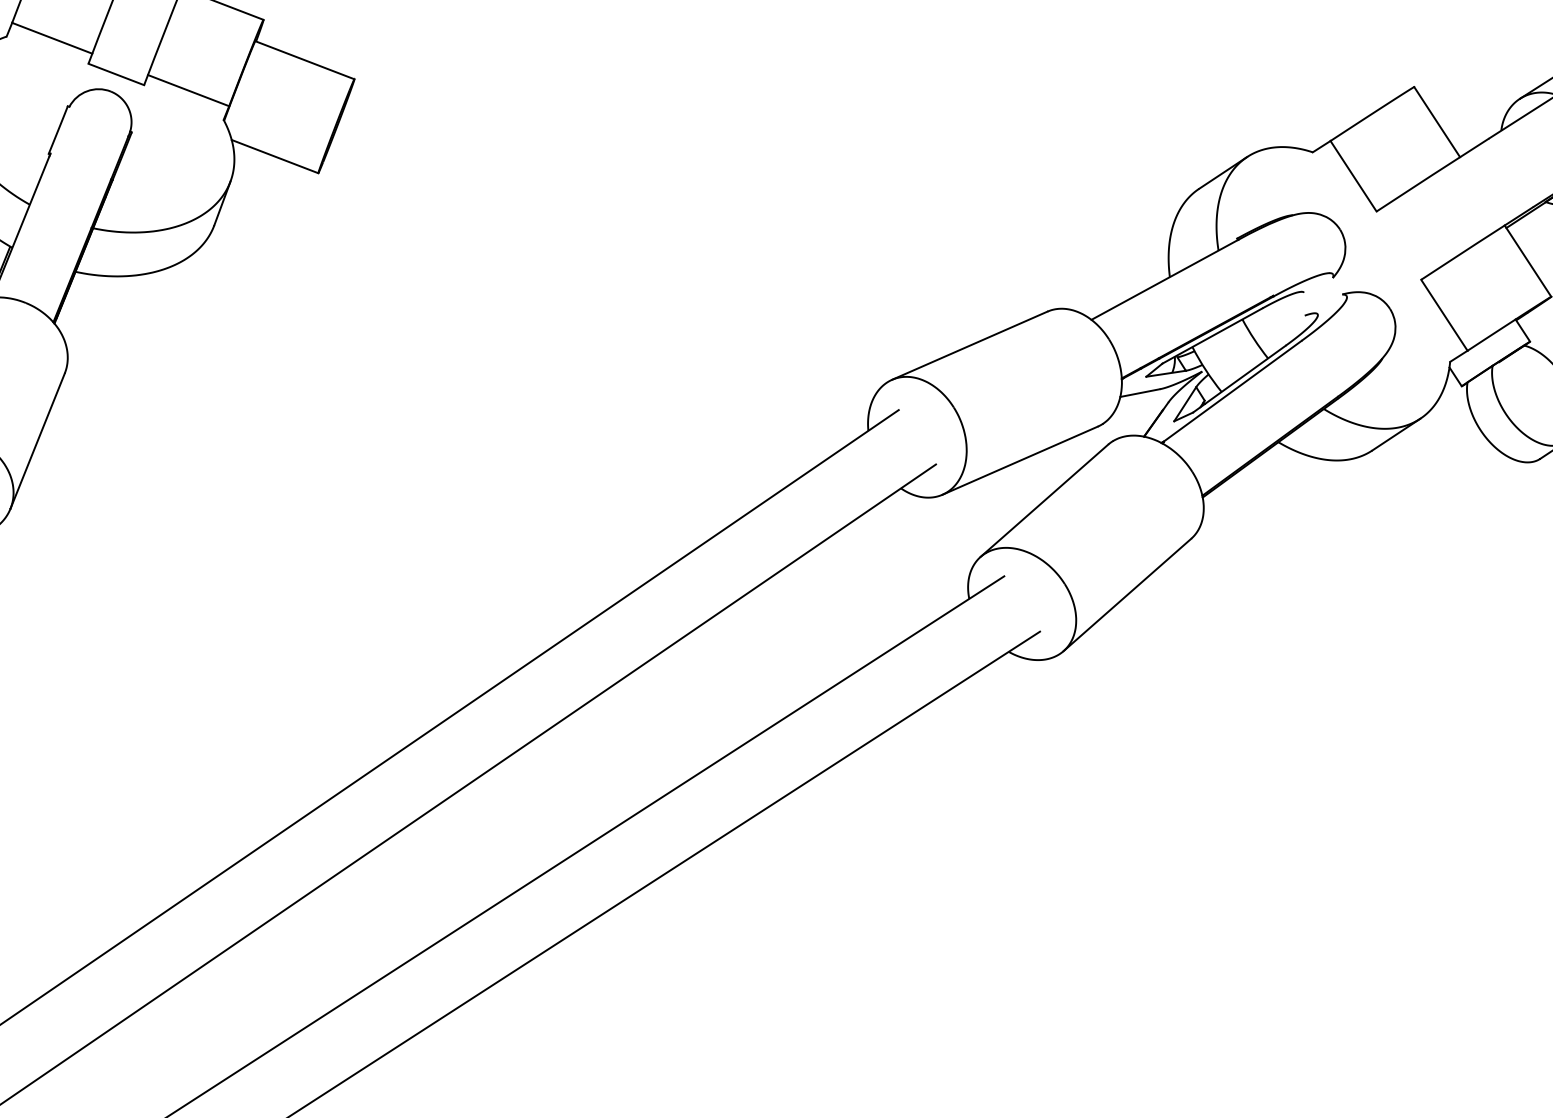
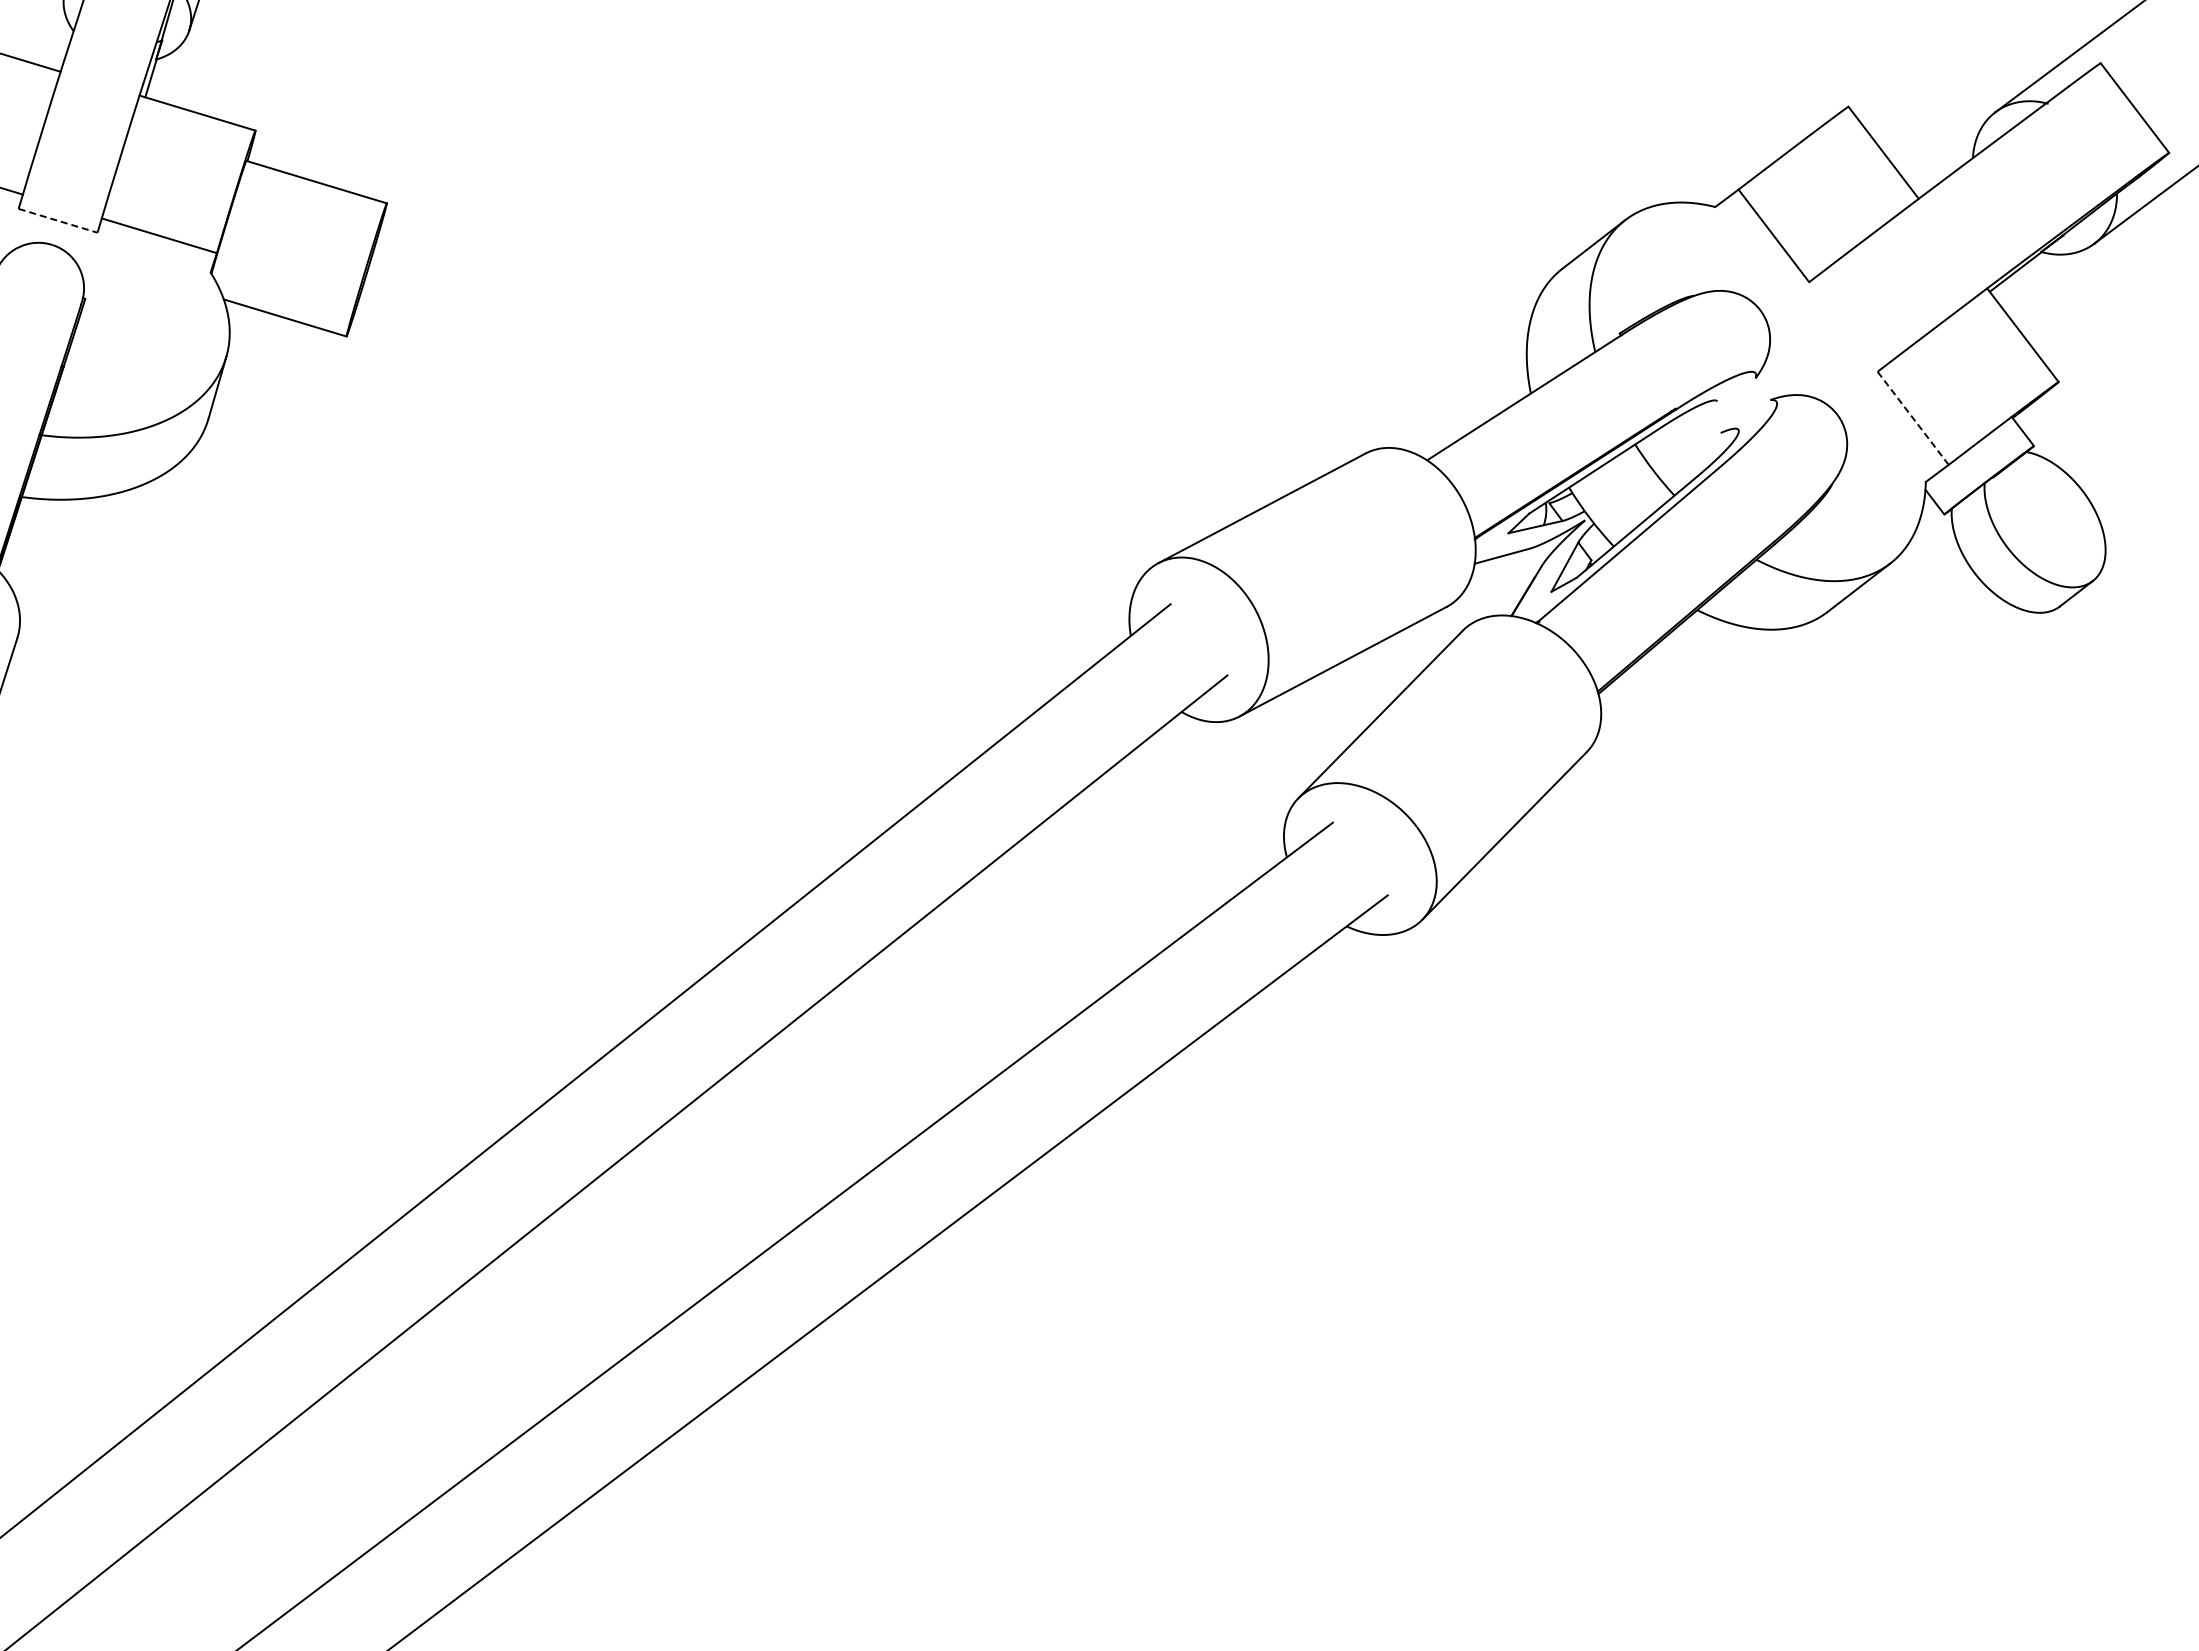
line: (116, 74) -> (58, 220), solid -> dashed
line: (1444, 315) -> (1913, 418), solid -> dashed

